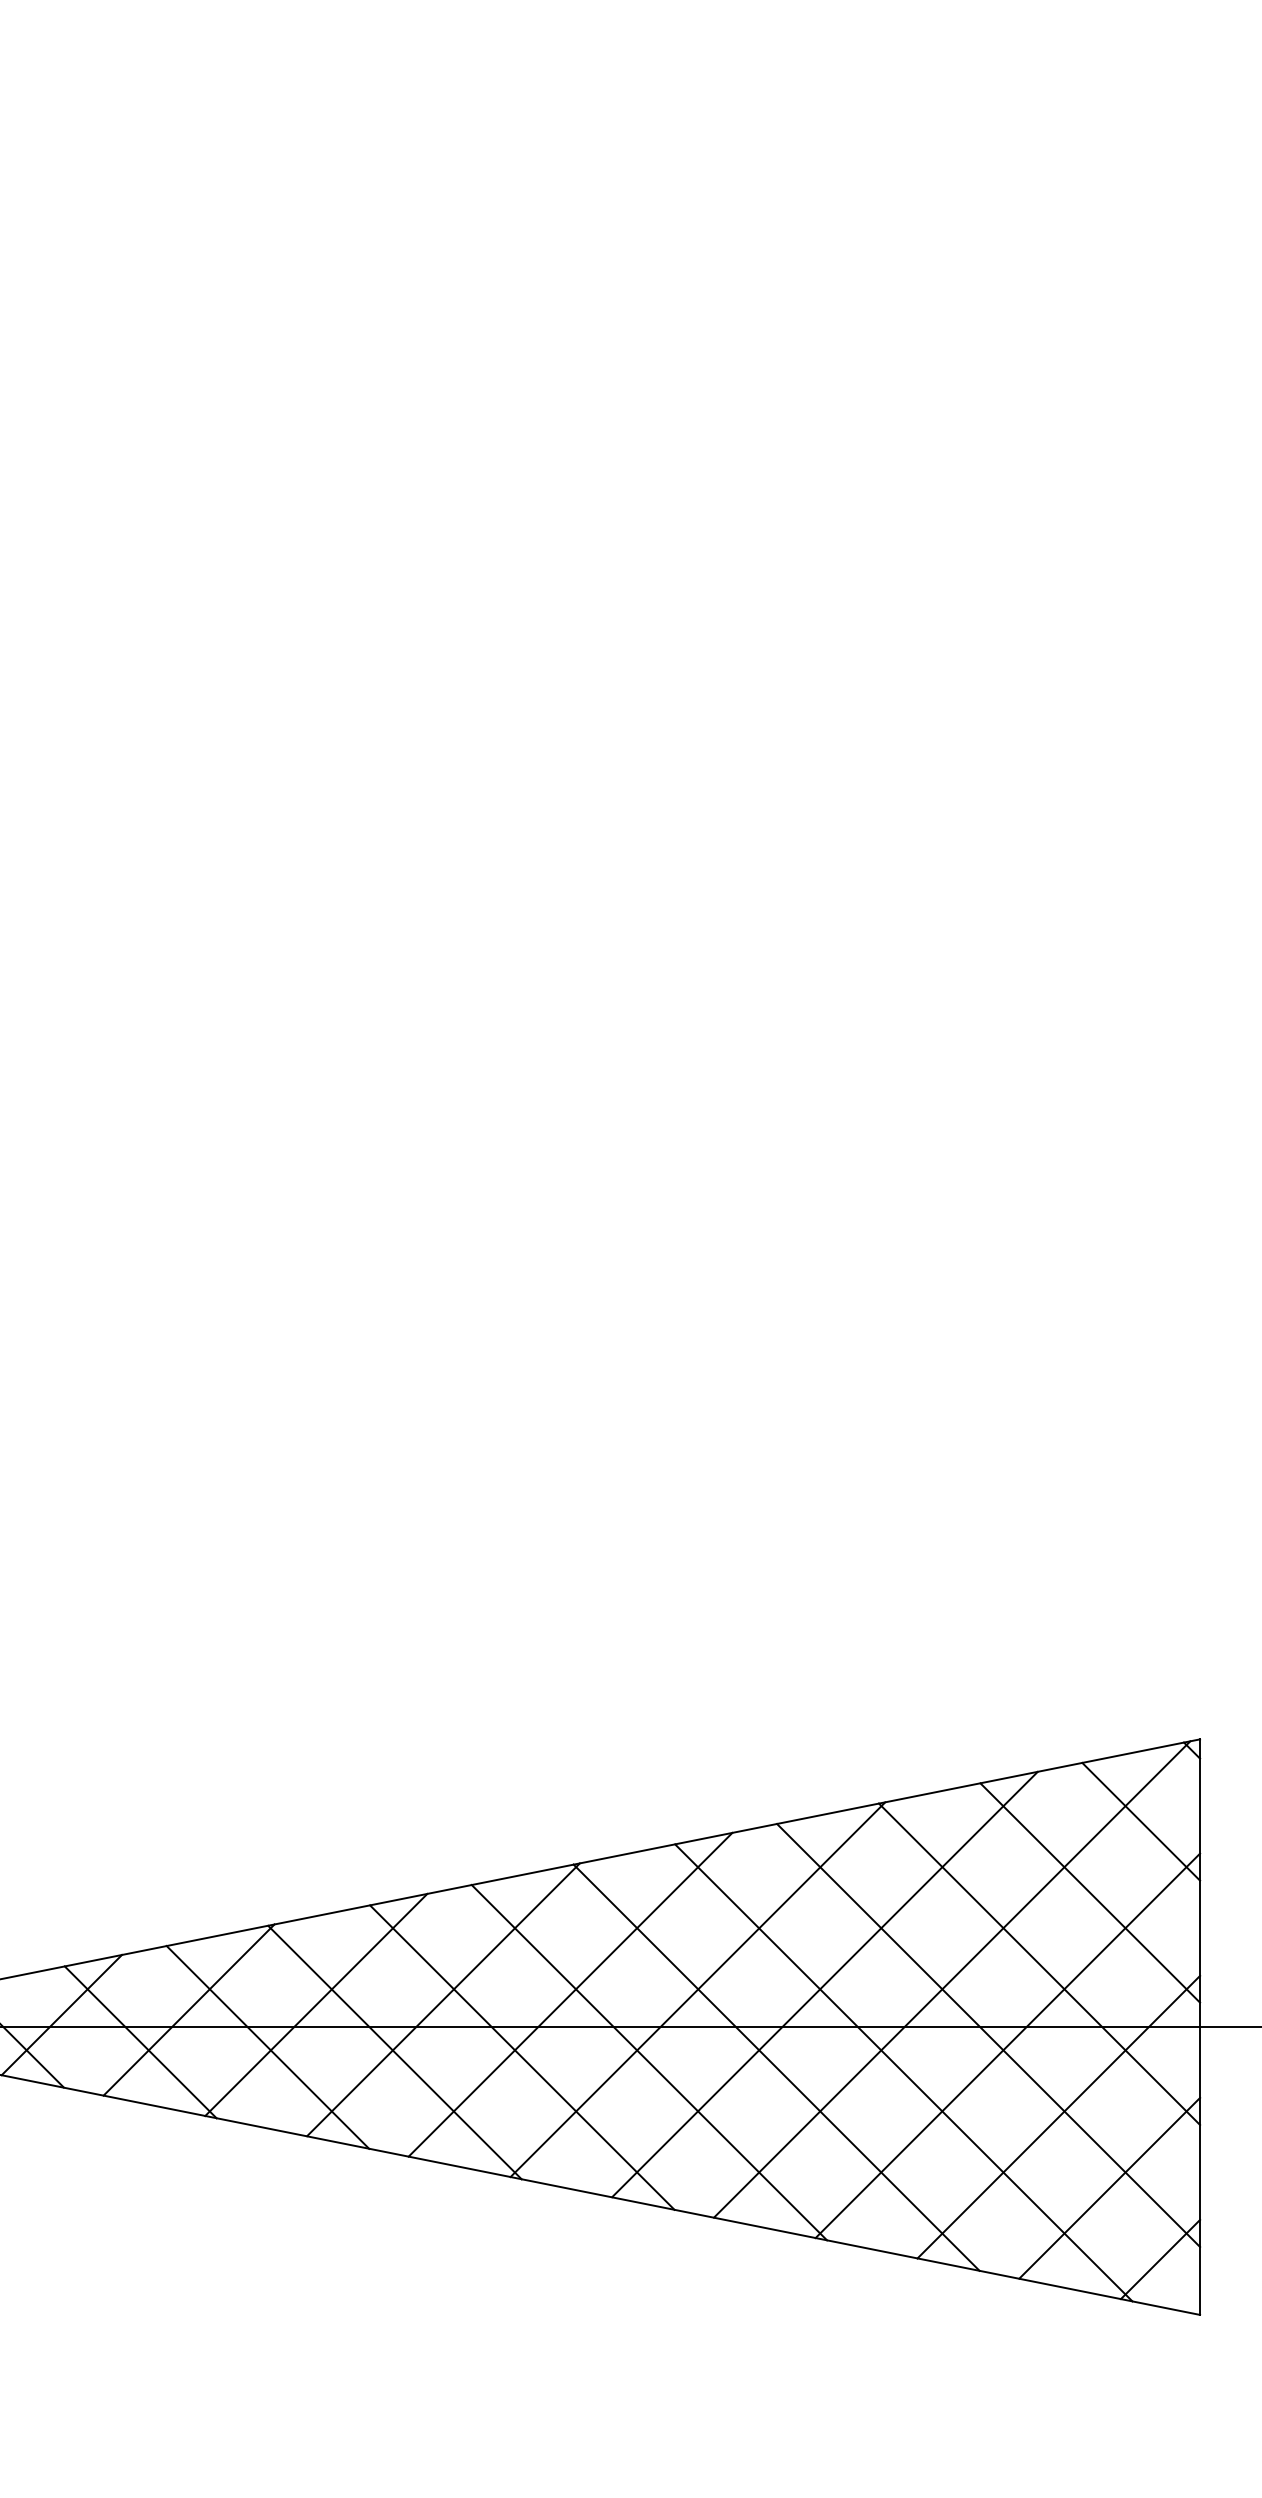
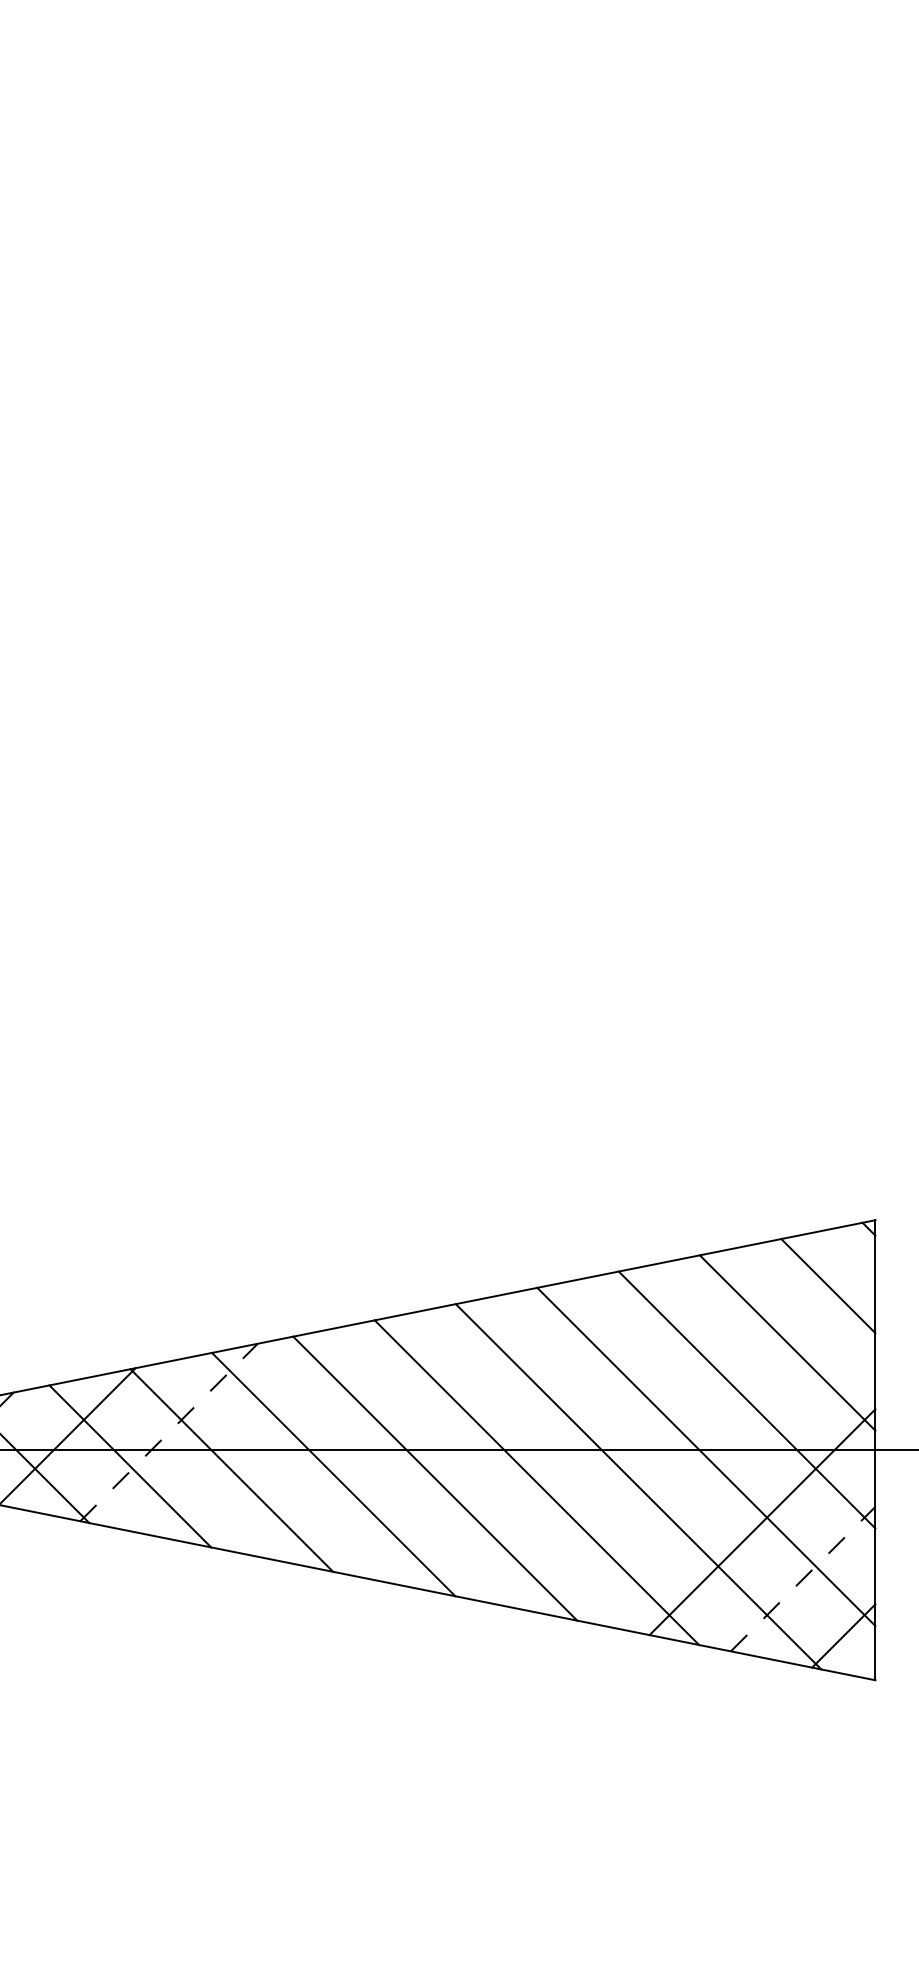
line: (952, 1979) -> (677, 1412), removed
line: (824, 1984) -> (575, 1416), removed
line: (697, 1989) -> (473, 1420), removed
line: (570, 1994) -> (372, 1424), removed
line: (443, 1999) -> (270, 1428), removed
line: (316, 2004) -> (169, 1432), solid -> dashed
line: (1007, 2045) -> (721, 1464), removed
line: (1109, 2188) -> (803, 1579), solid -> dashed

